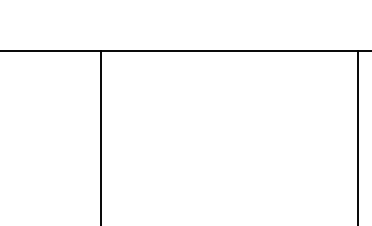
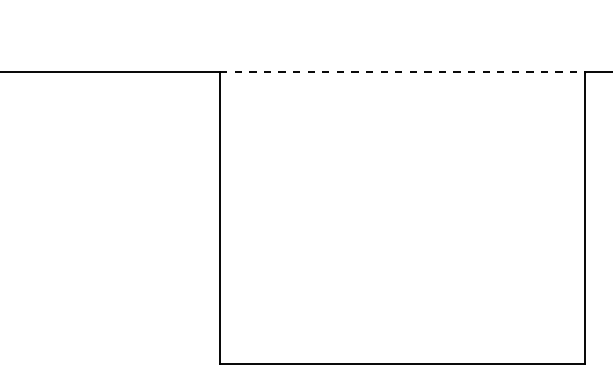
line: (229, 50) -> (402, 72), solid -> dashed

